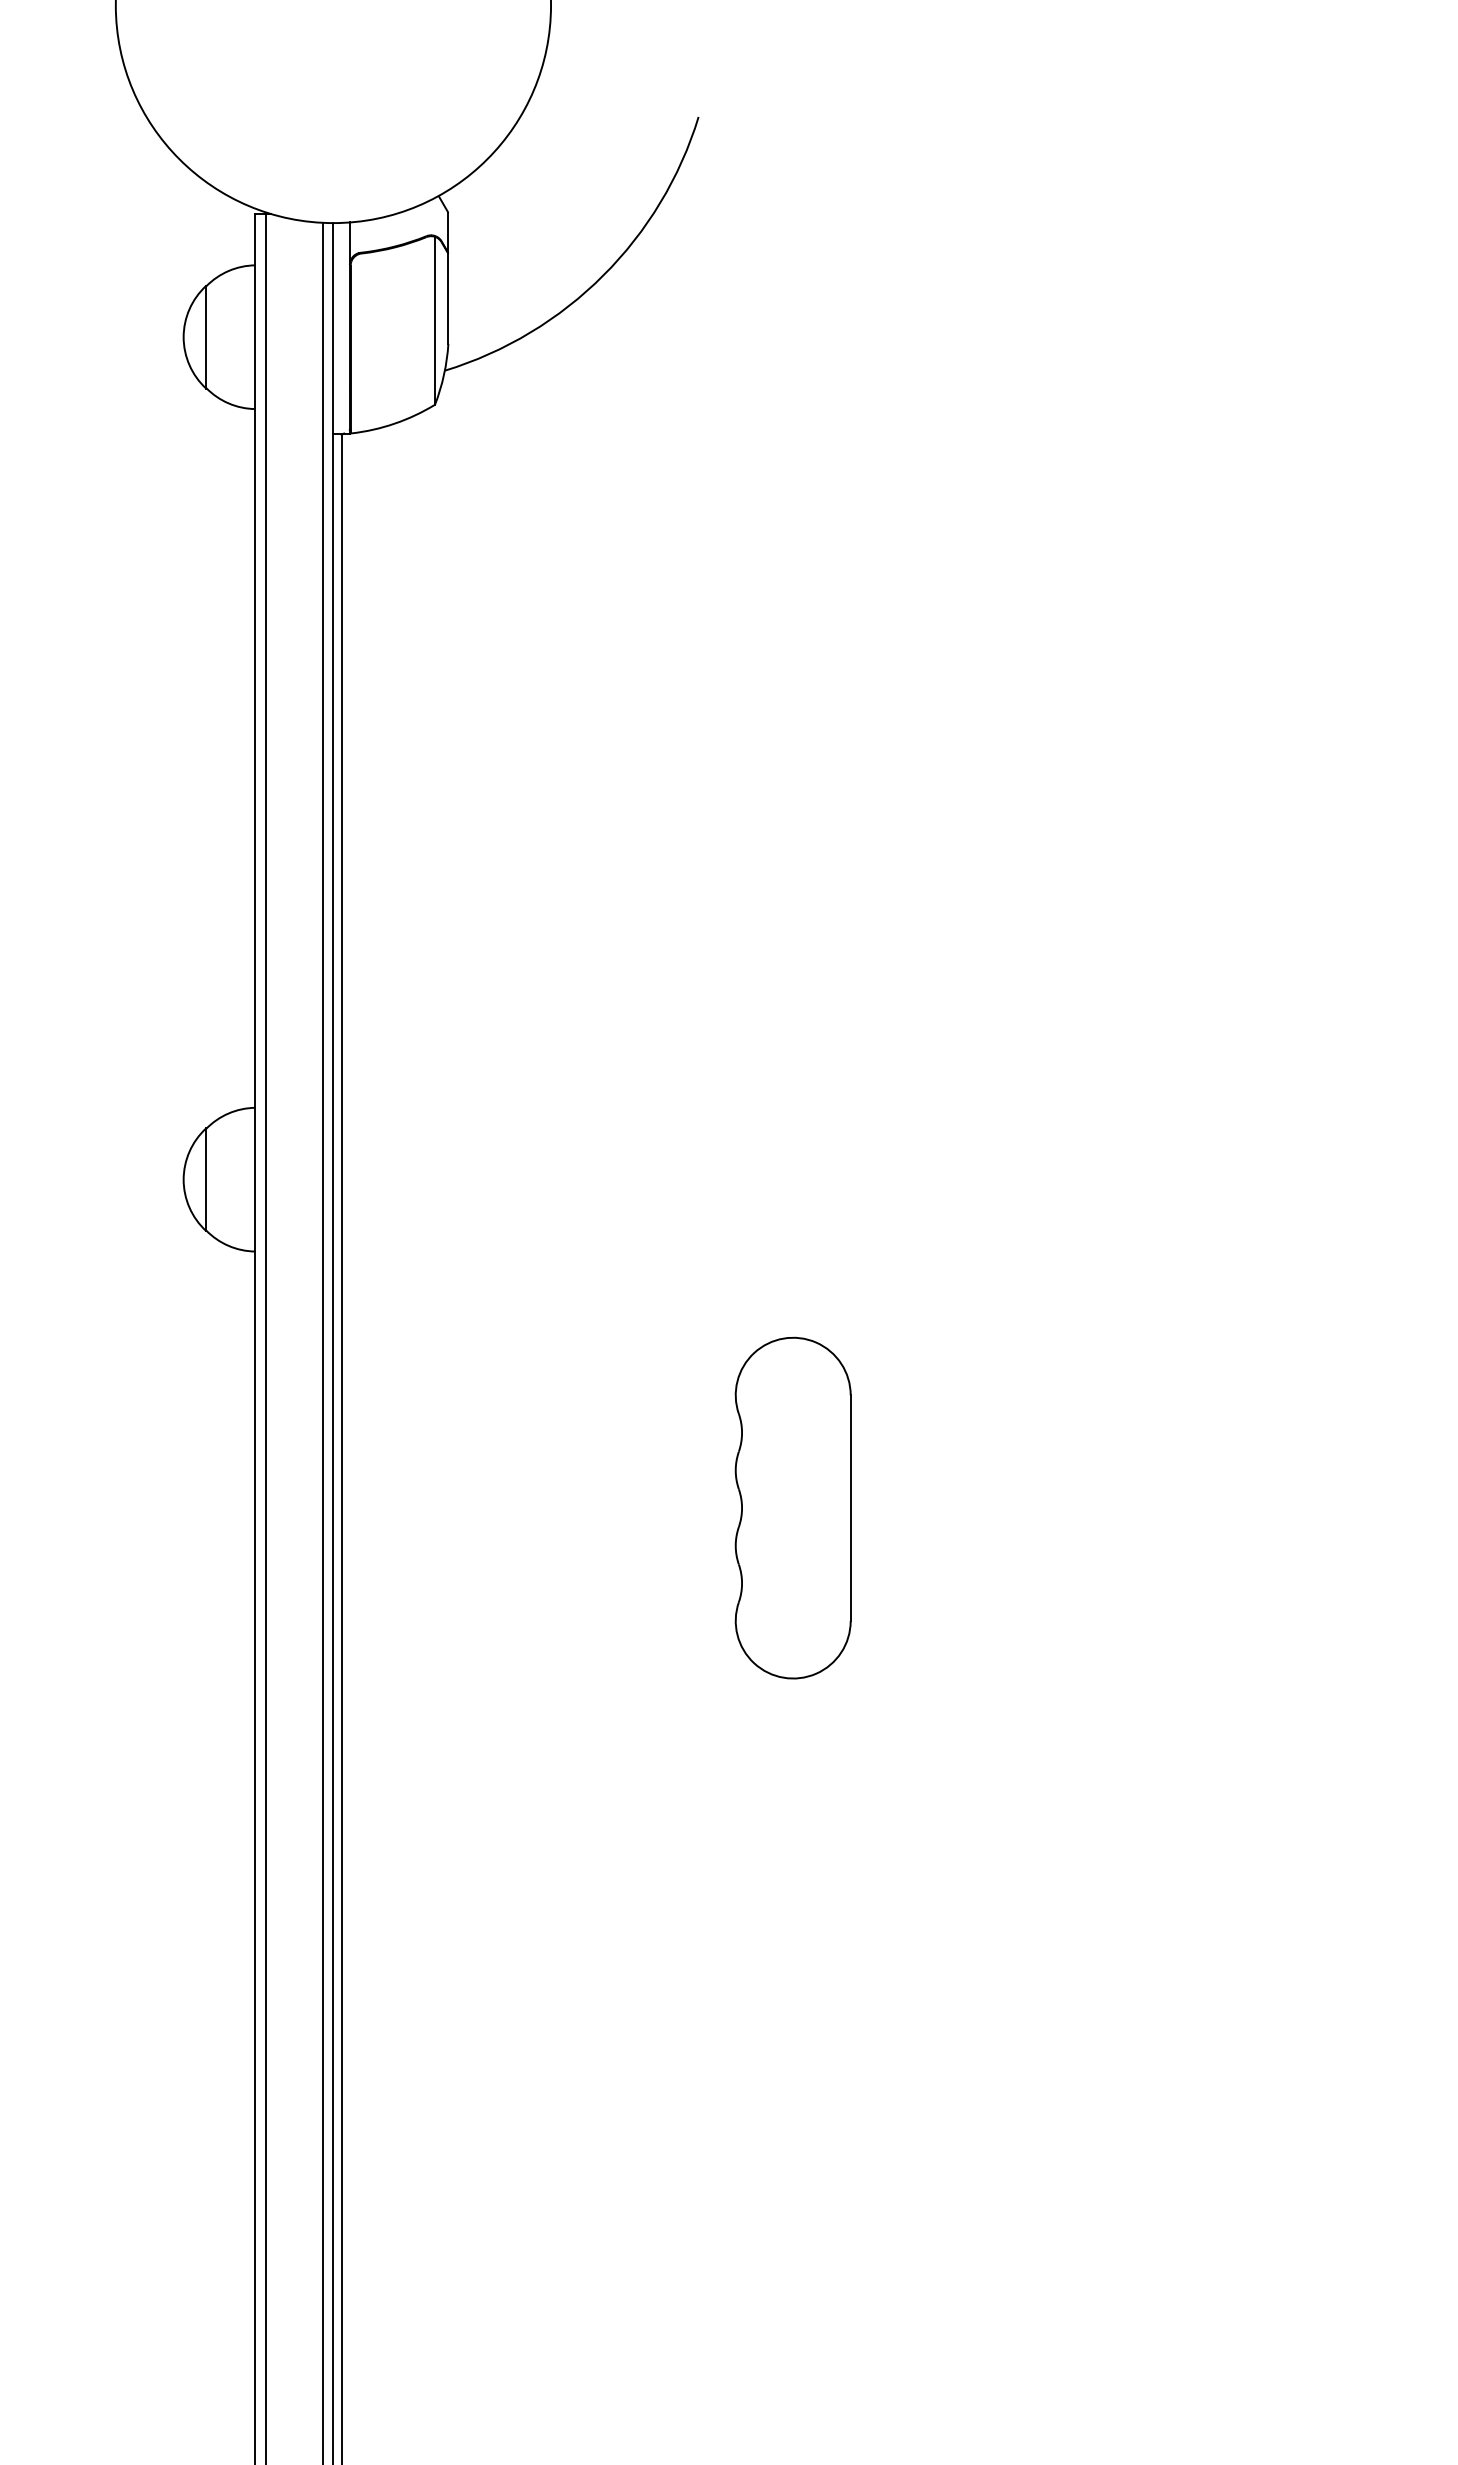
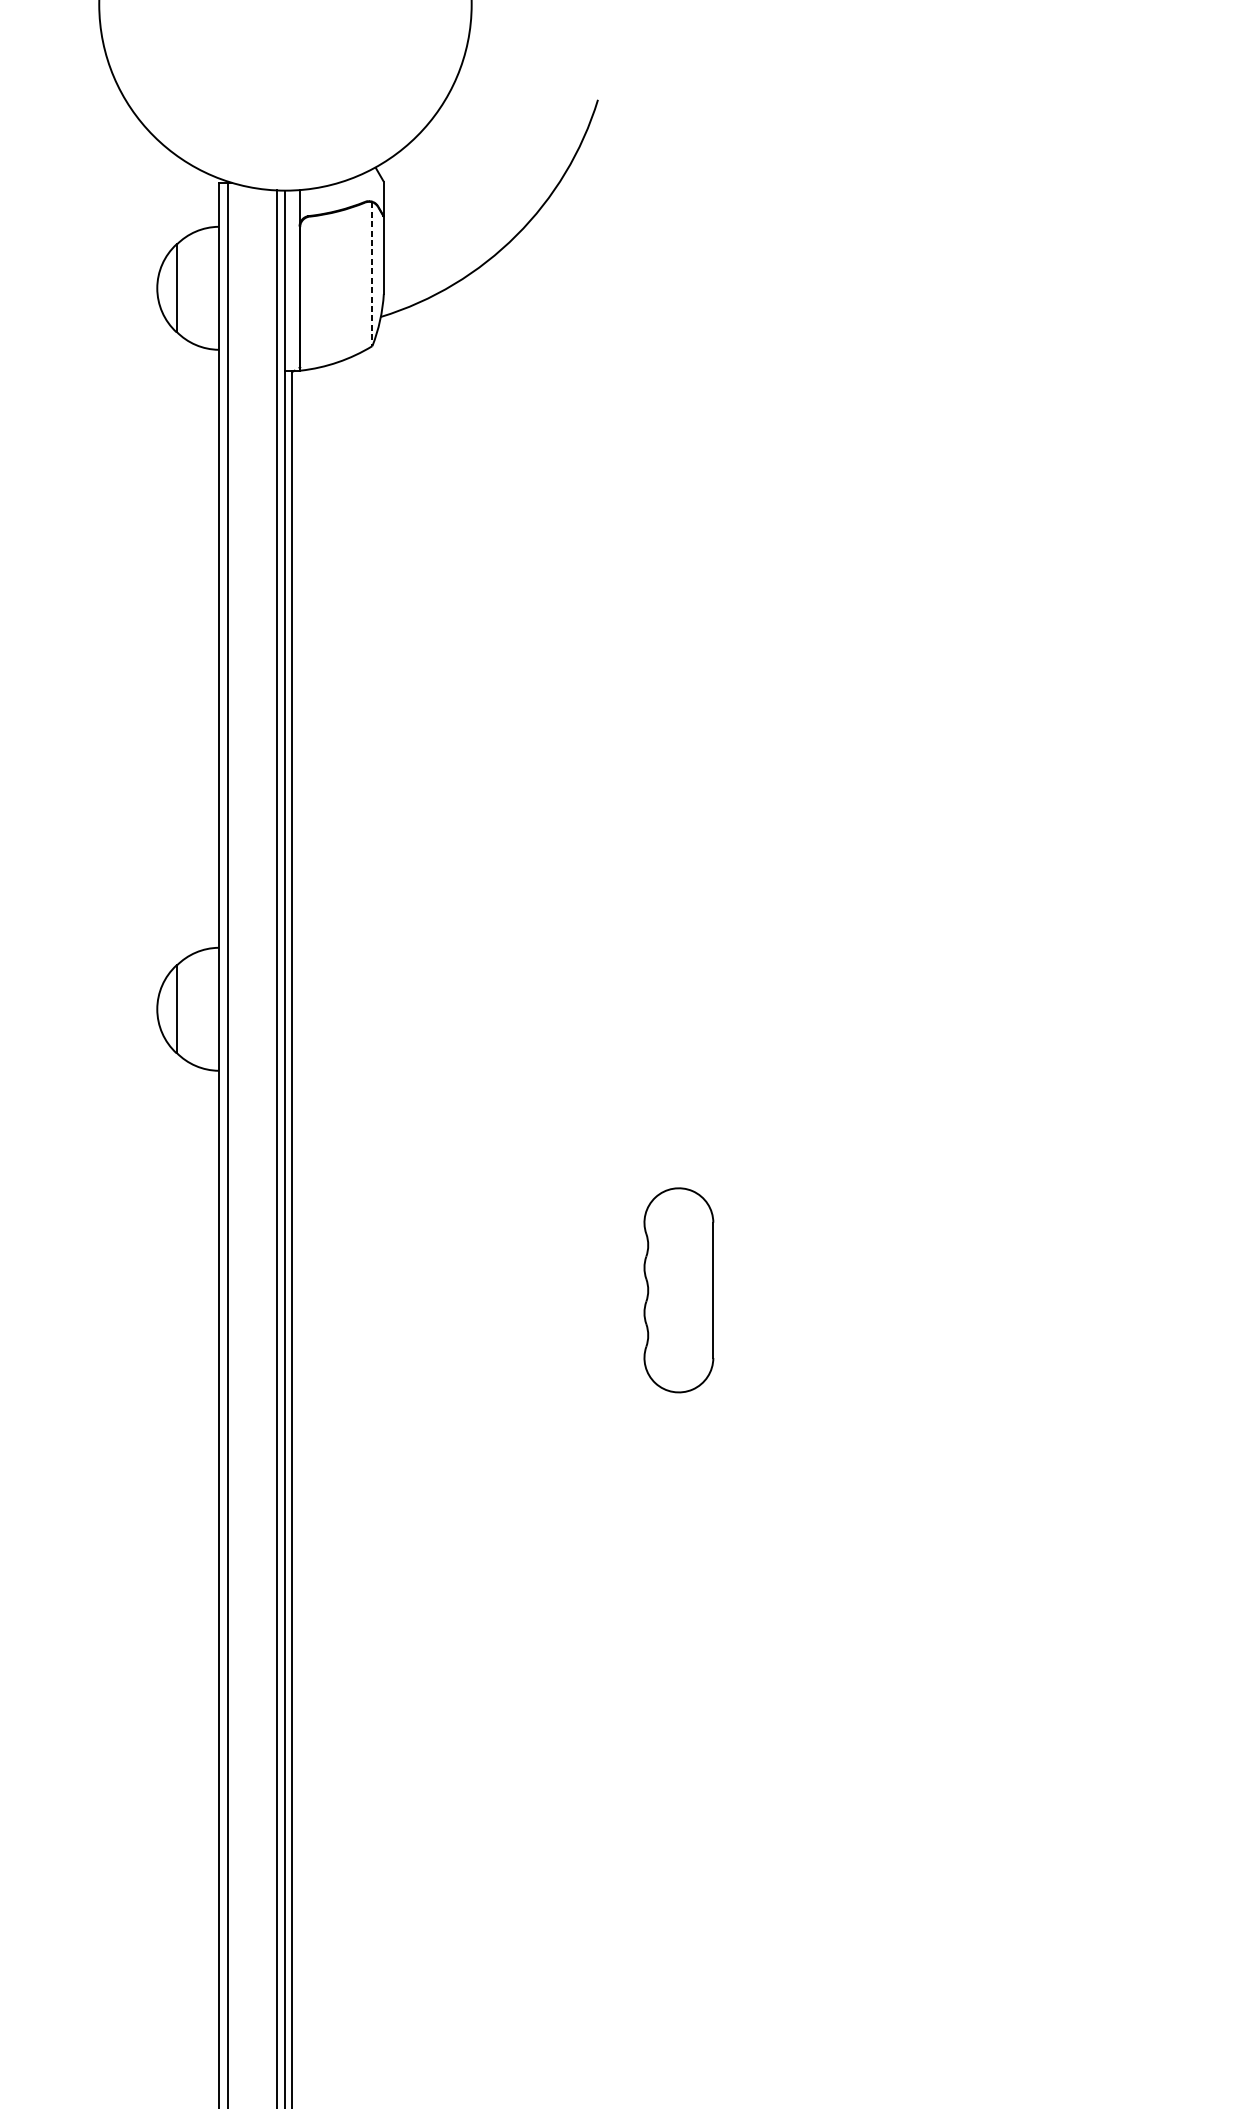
line: (435, 320) -> (372, 274), solid -> dashed
part: (792, 1507) -> (678, 1289), size x0.7

